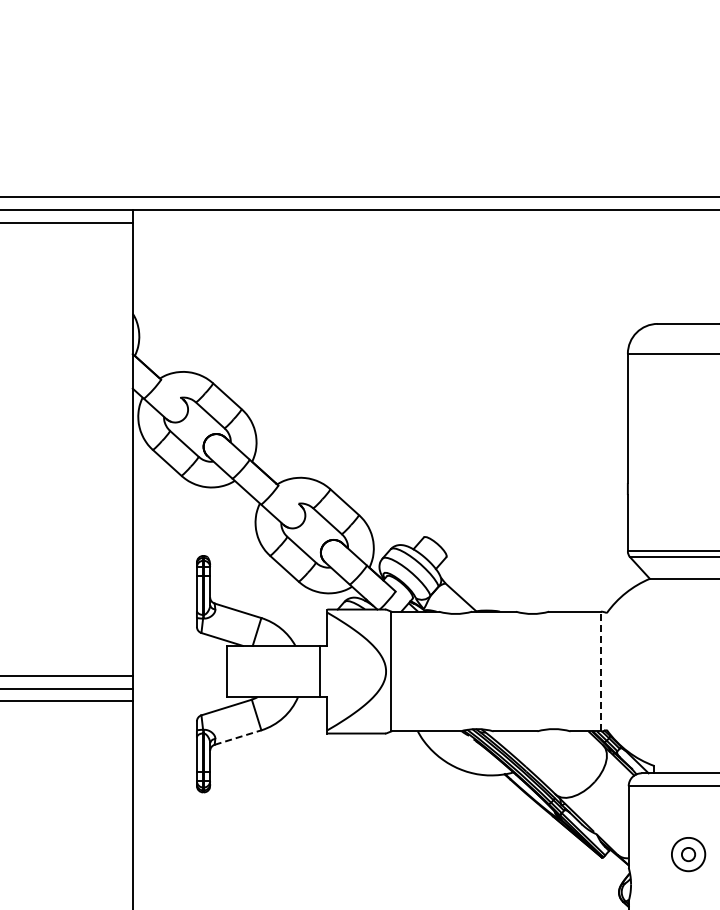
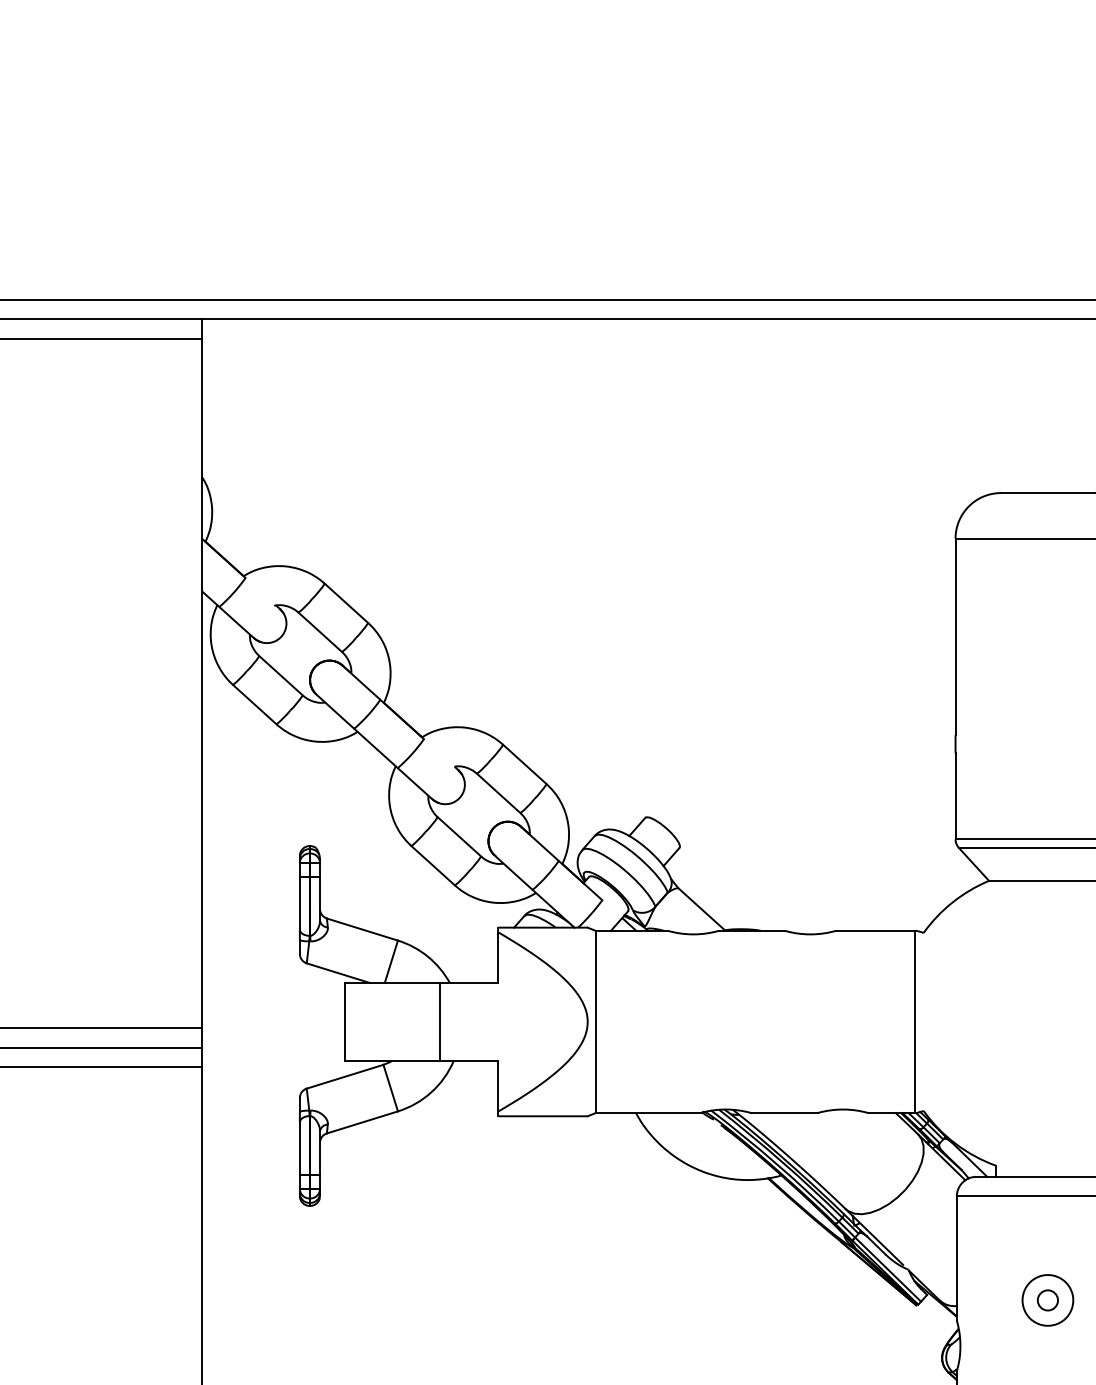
line: (319, 671) -> (439, 1021), moved
line: (600, 671) -> (913, 1021), dashed -> solid
line: (238, 737) -> (363, 1122), dashed -> solid

